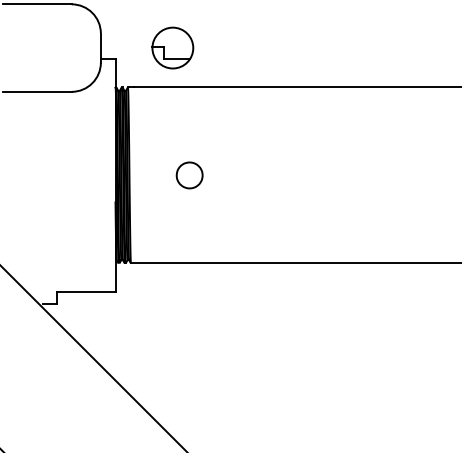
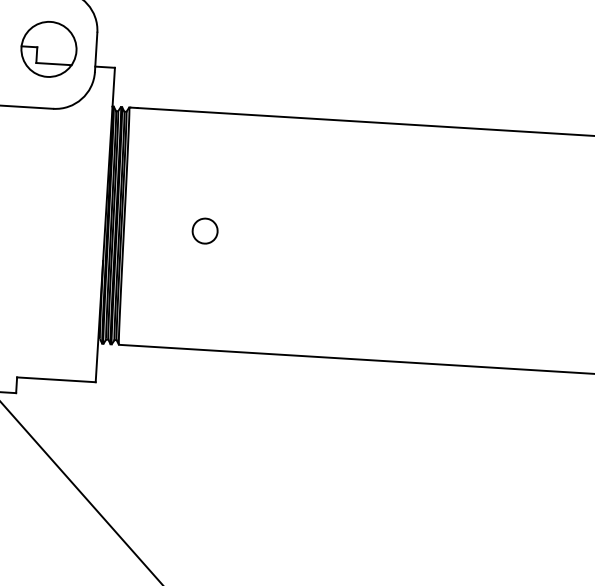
part: (172, 47) -> (48, 48), moved
part: (189, 175) -> (204, 231), size x0.71

